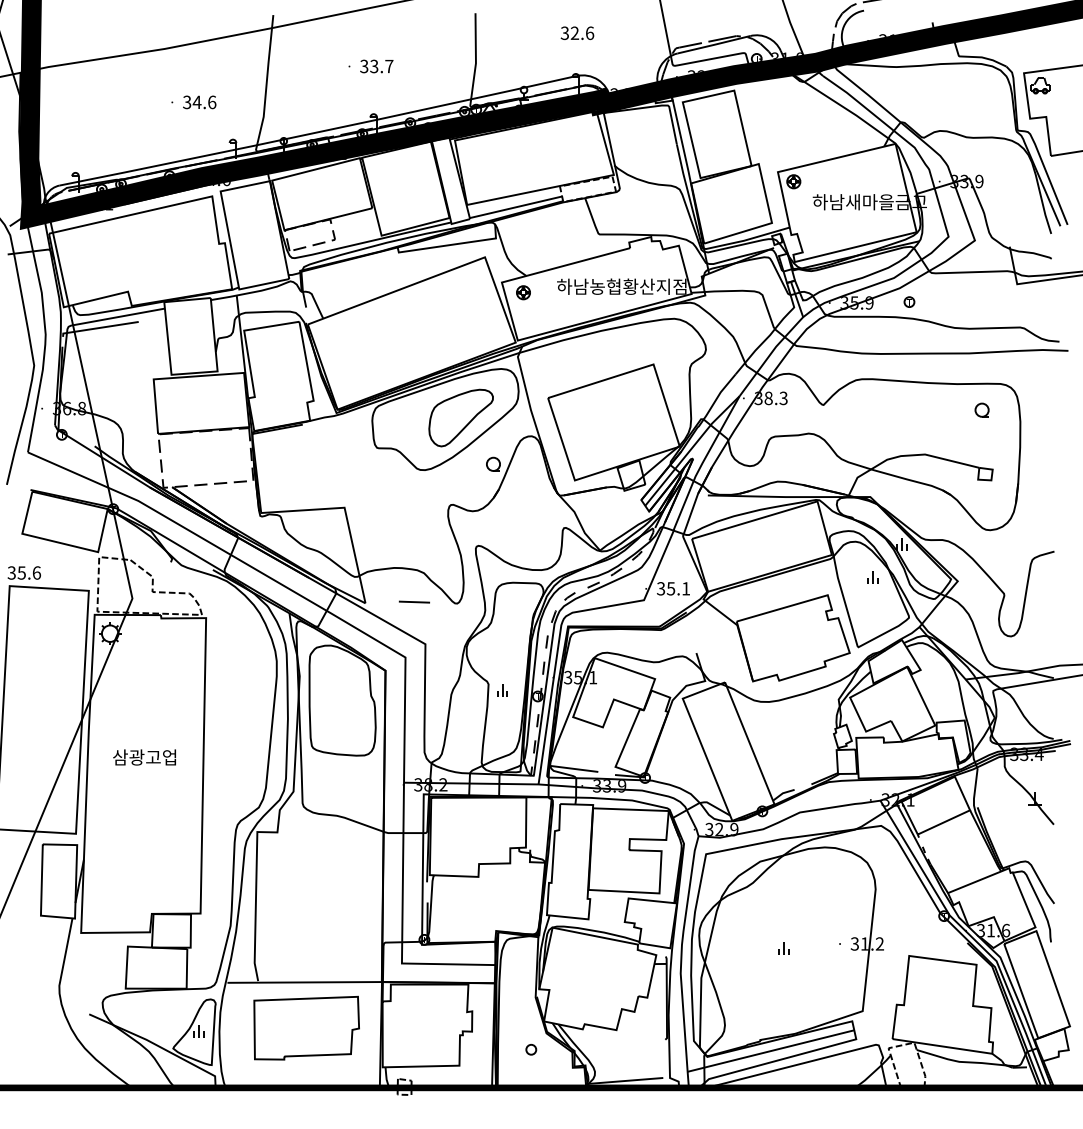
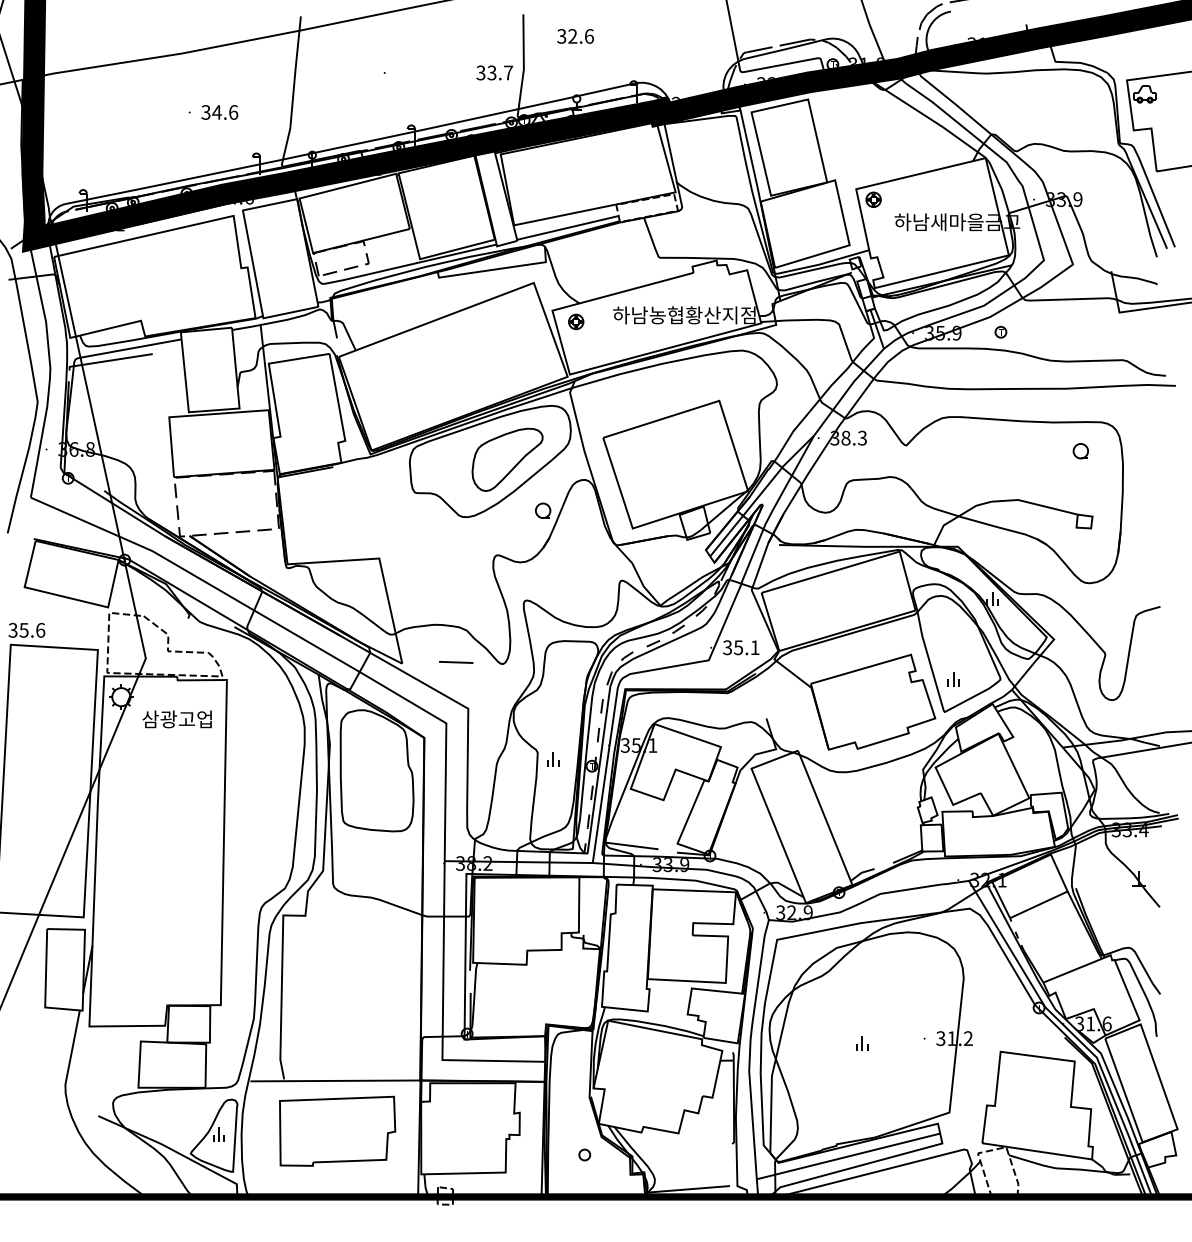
text: (577, 33) -> (575, 36), moved
text: (376, 66) -> (494, 72), moved
part: (872, 577) -> (953, 679), moved
text: (143, 757) -> (176, 719), moved

